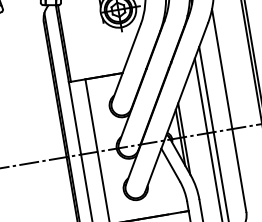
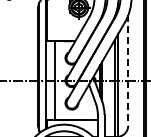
line: (229, 112) -> (128, 71), solid -> dashed

